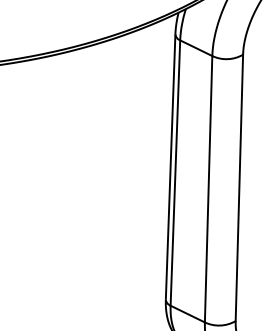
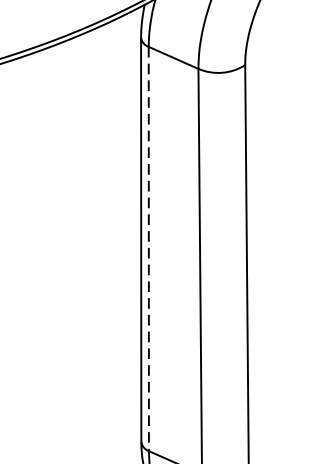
line: (175, 174) -> (149, 251), solid -> dashed

